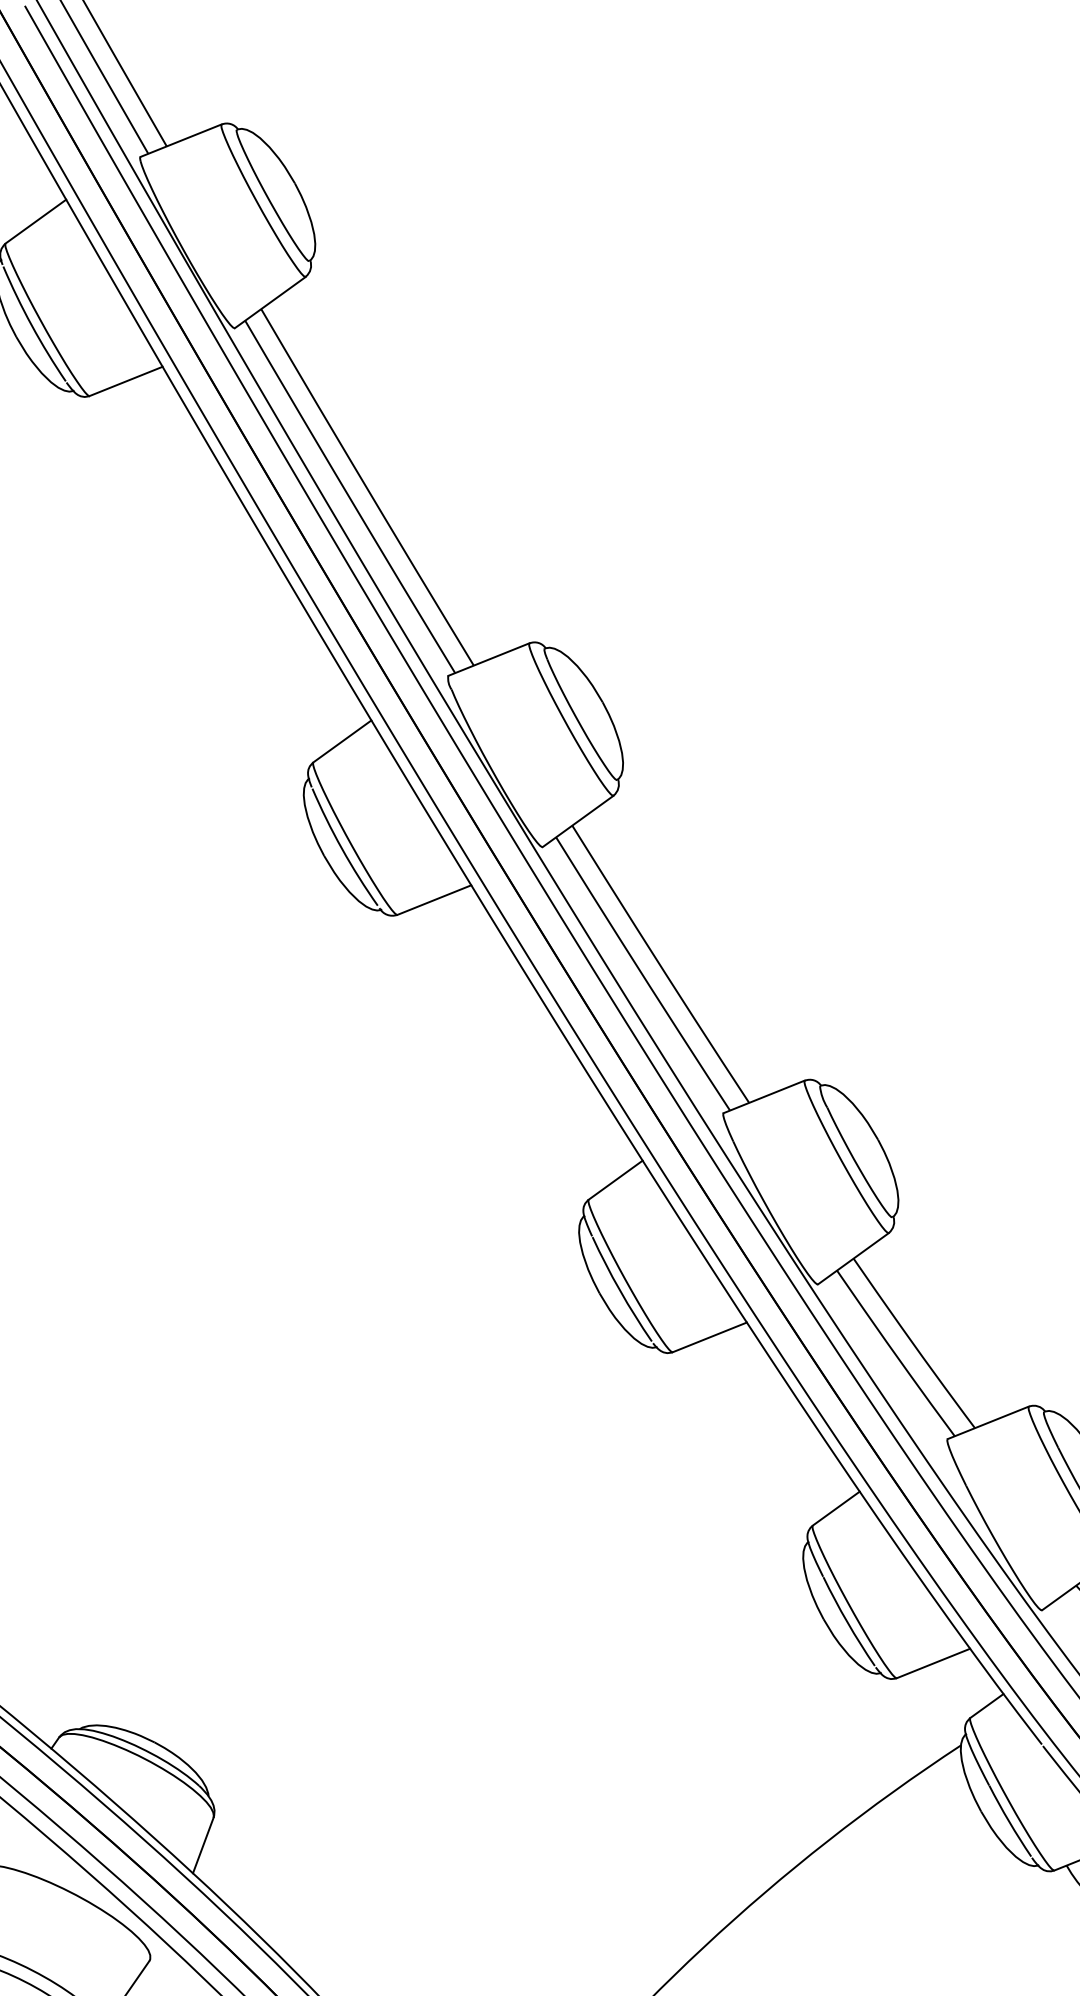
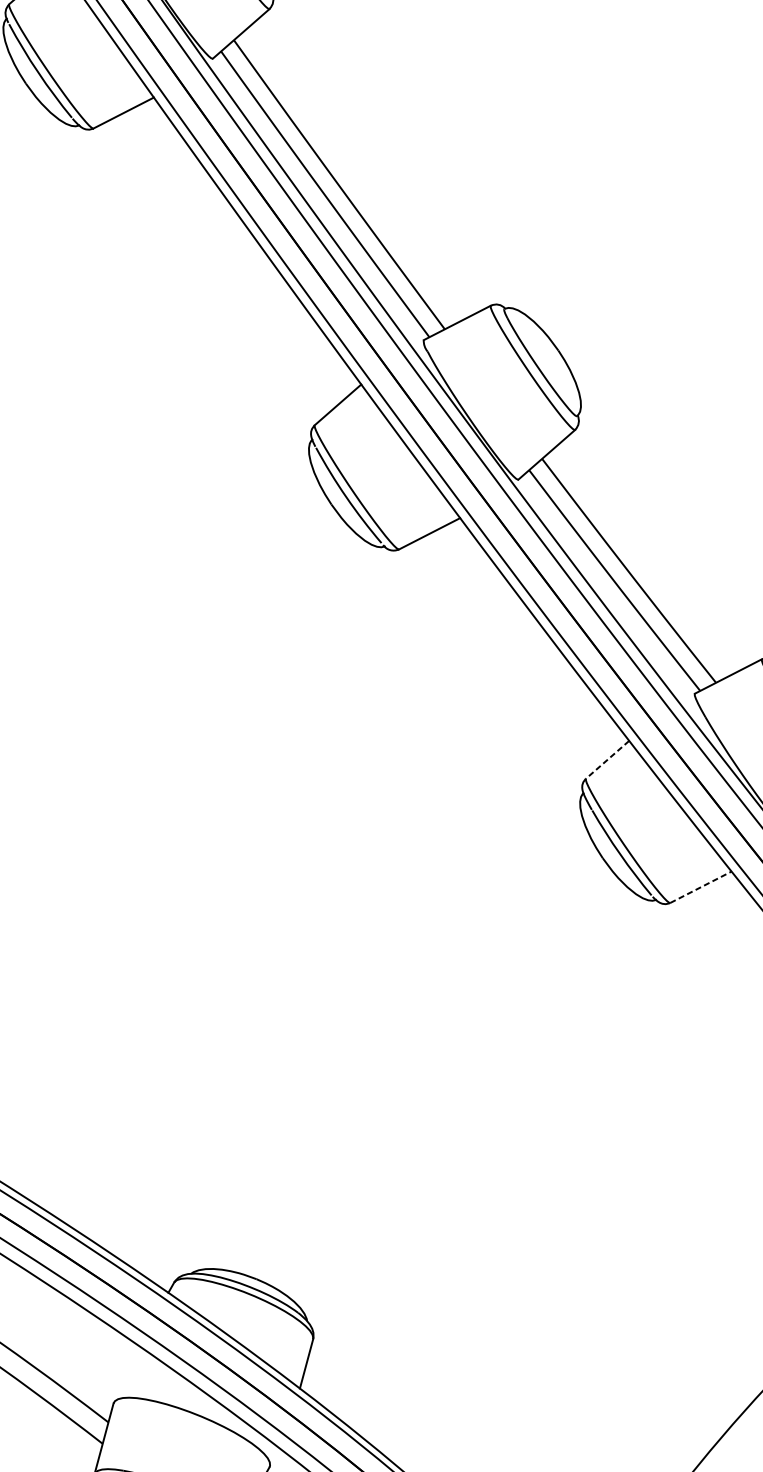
line: (615, 1180) -> (607, 760), solid -> dashed
line: (709, 1337) -> (700, 887), solid -> dashed

